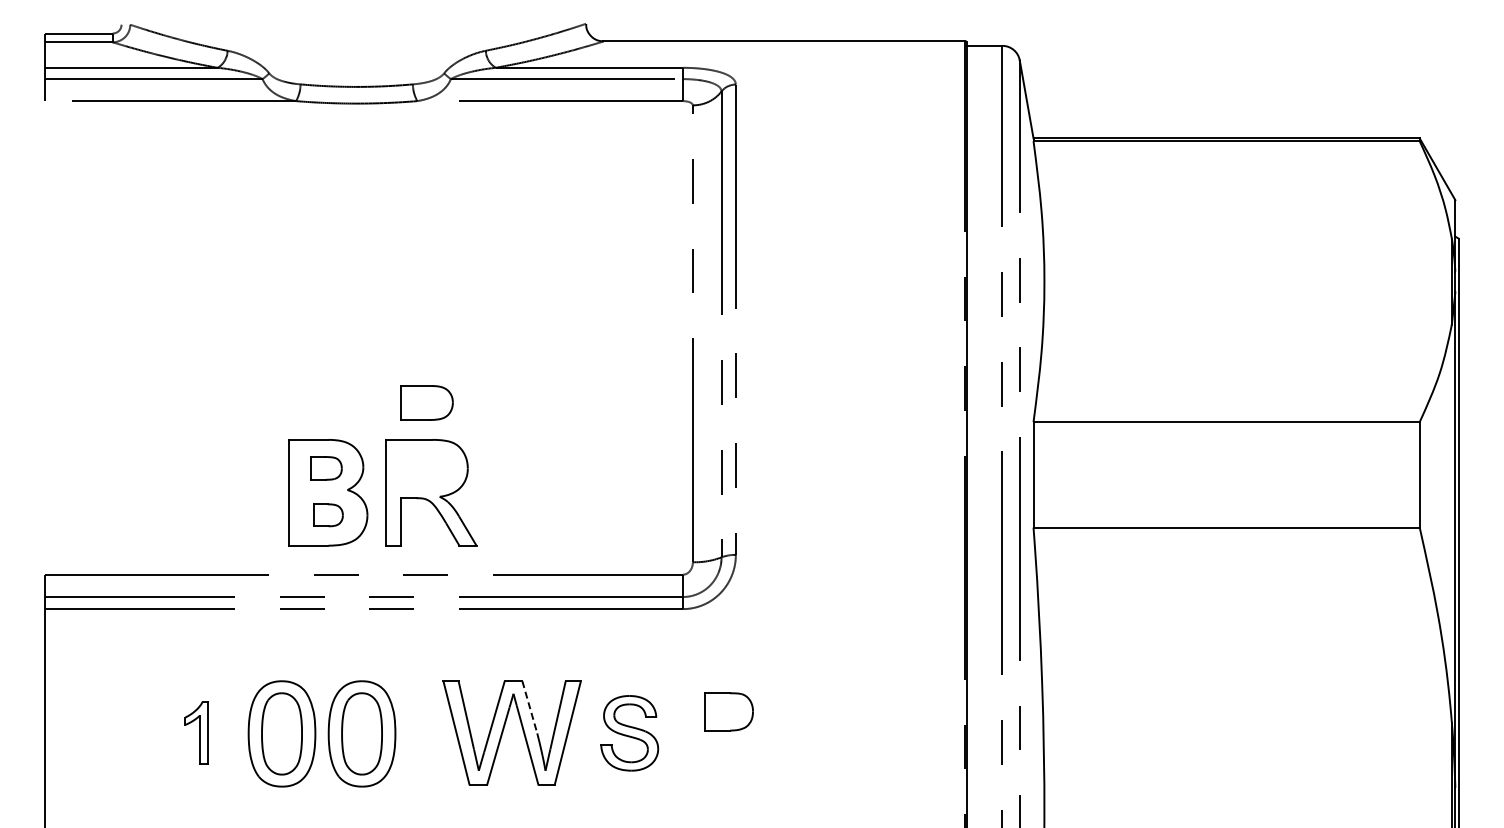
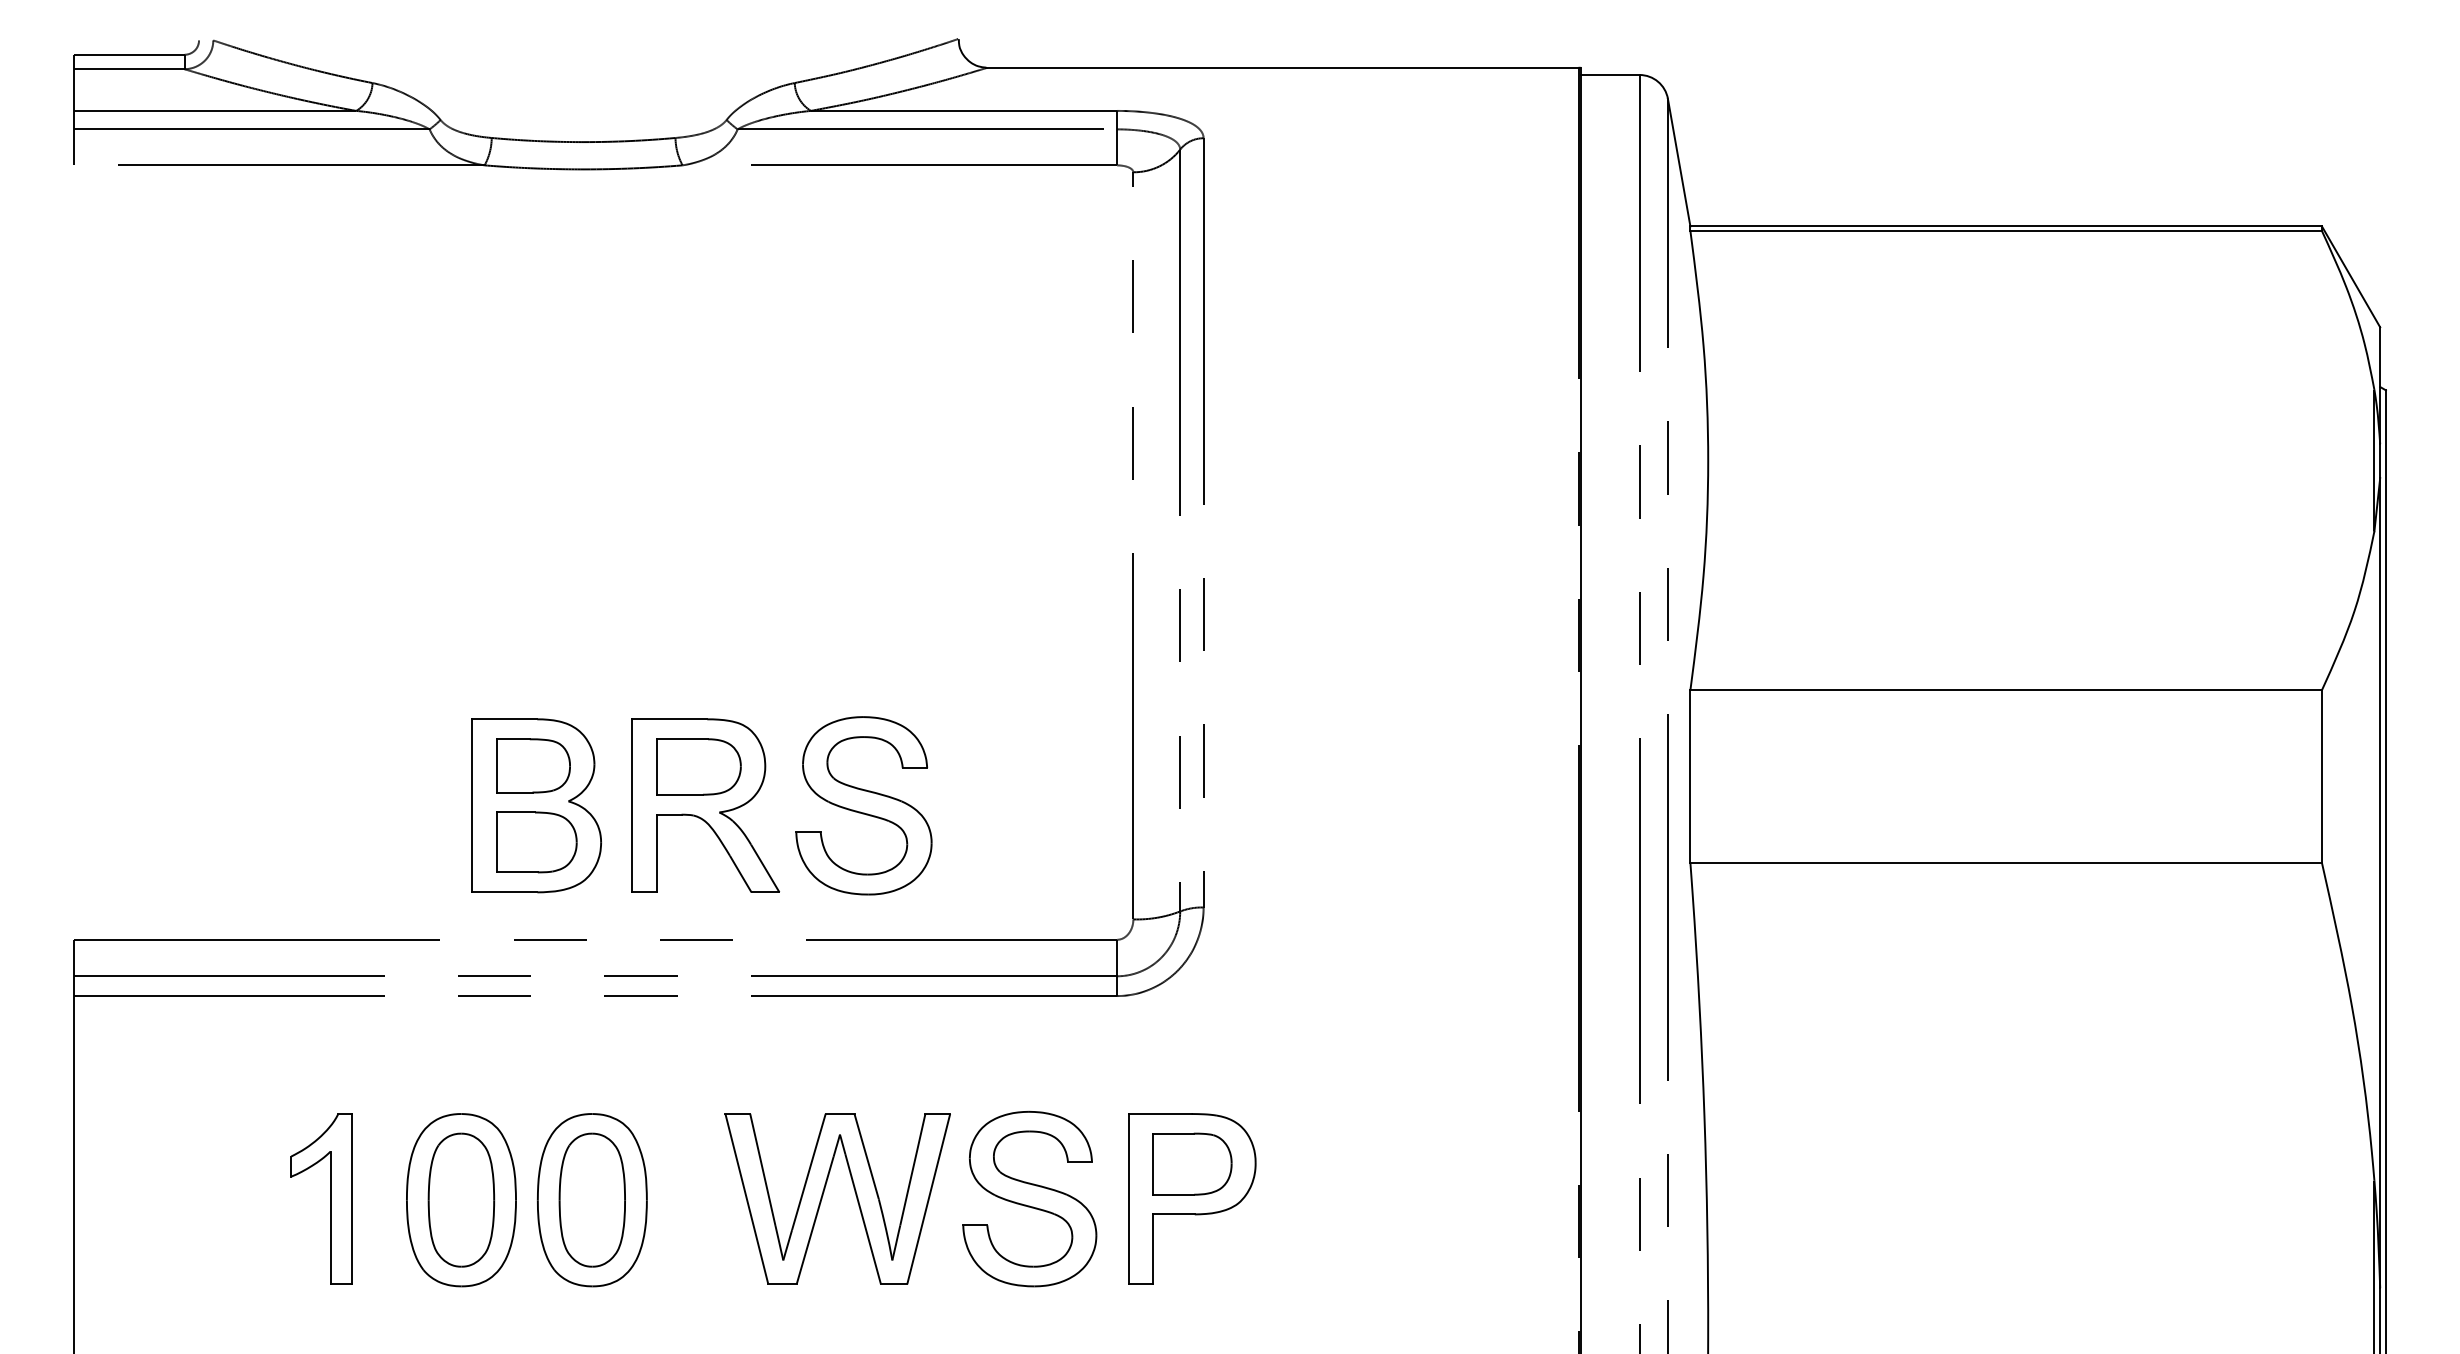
part: (426, 402) -> (697, 766), moved
part: (326, 468) -> (534, 766), size x1.43
part: (528, 492) -> (864, 805), added
part: (328, 515) -> (537, 842), size x1.67
line: (529, 707) -> (866, 1156), dashed -> solid
part: (196, 732) -> (321, 1197), size x1.67
part: (728, 732) -> (1191, 1197), added
part: (629, 733) -> (1029, 1199), size x1.43

